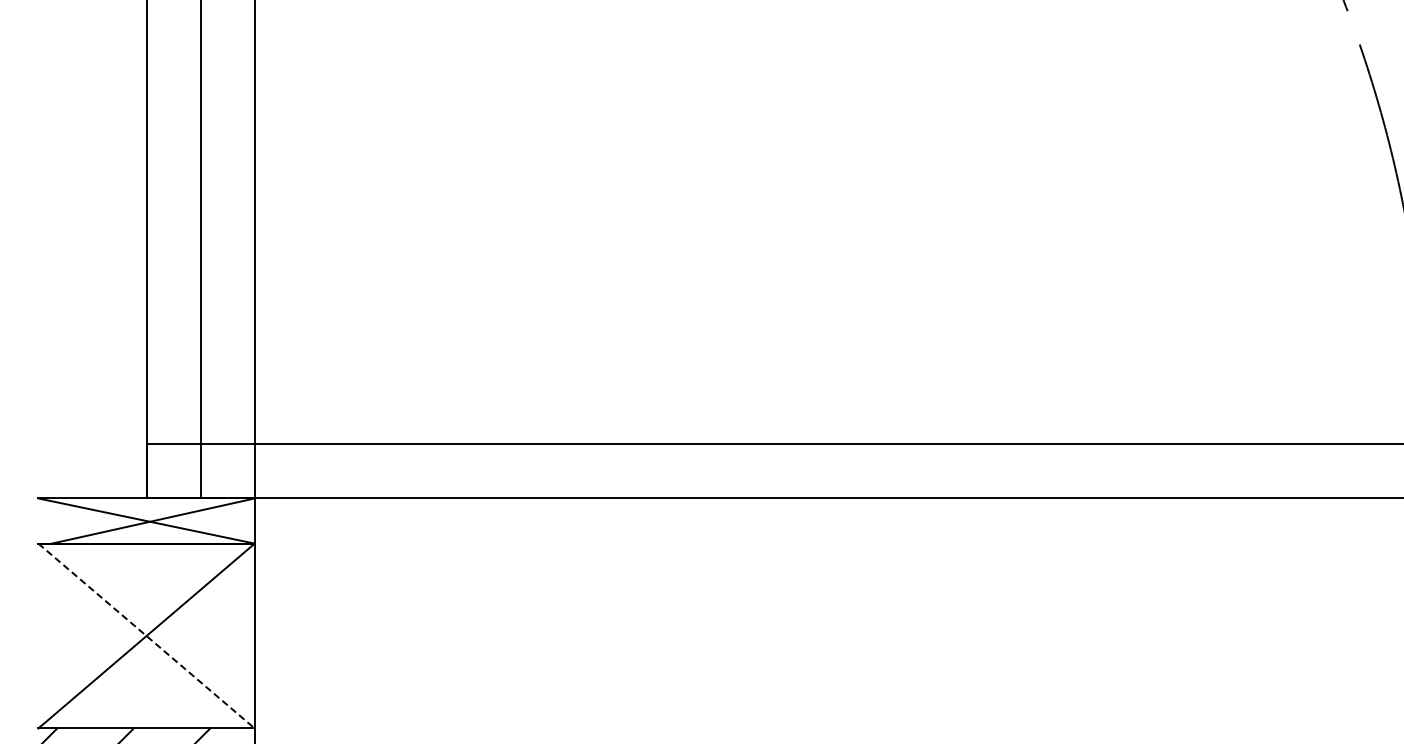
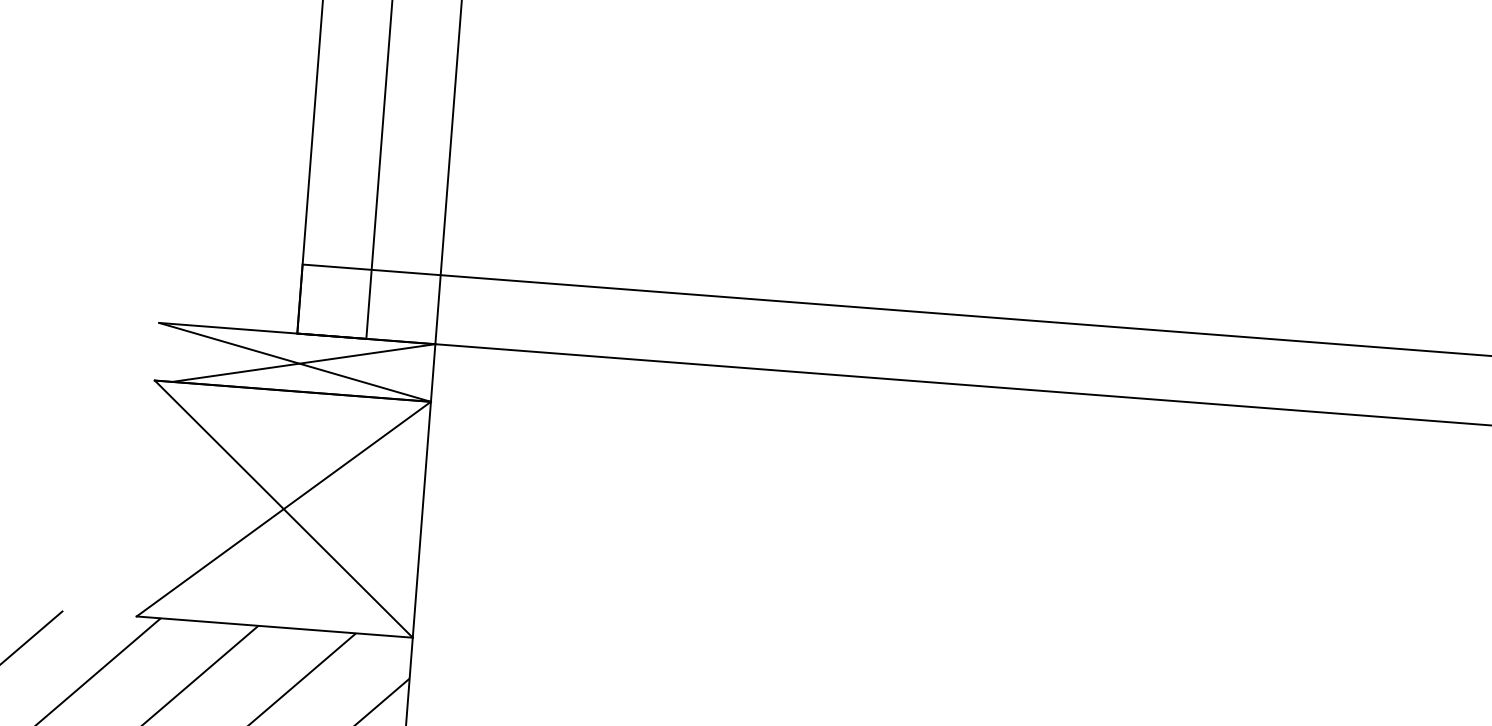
line: (146, 636) -> (283, 509), dashed -> solid

